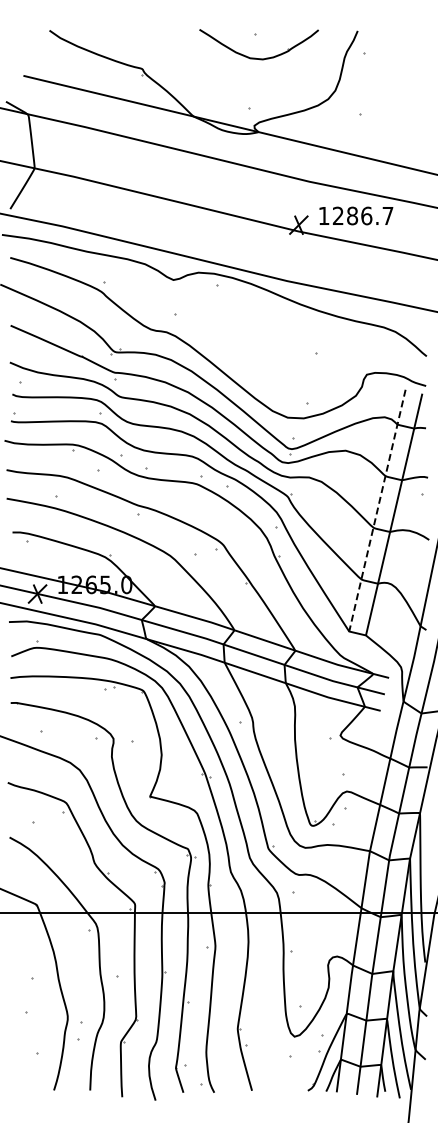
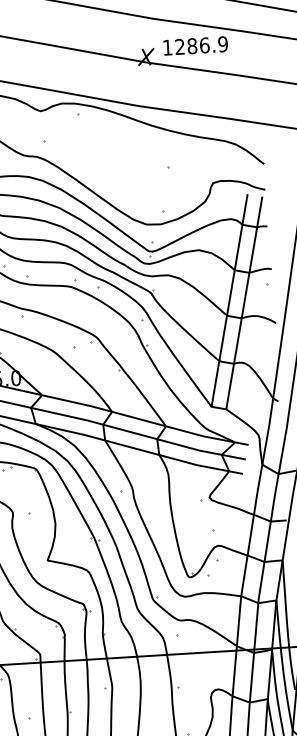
text: (387, 215) -> (222, 43), 1286.7 -> 1286.9
line: (377, 511) -> (229, 301), dashed -> solid

